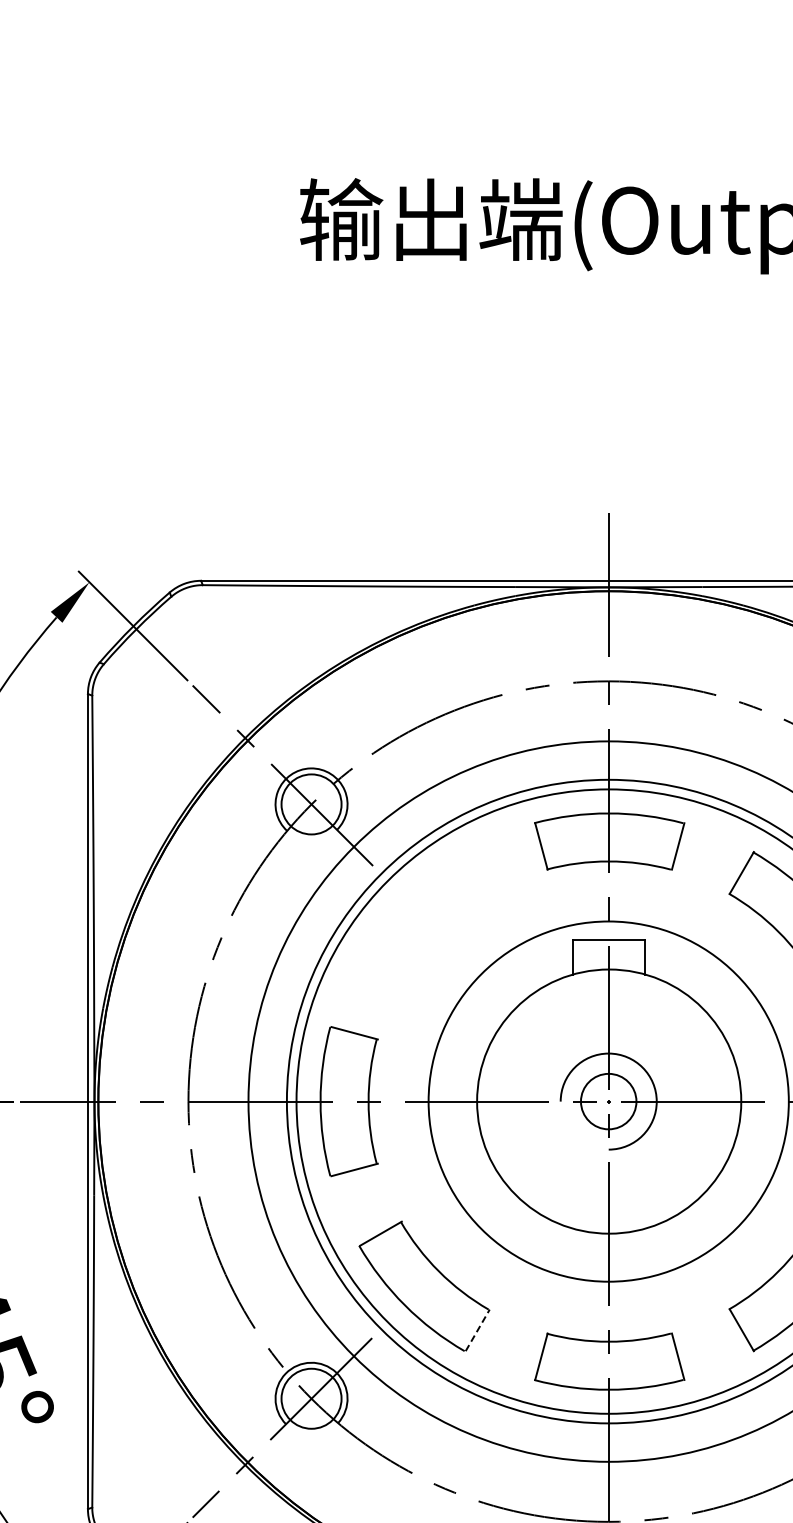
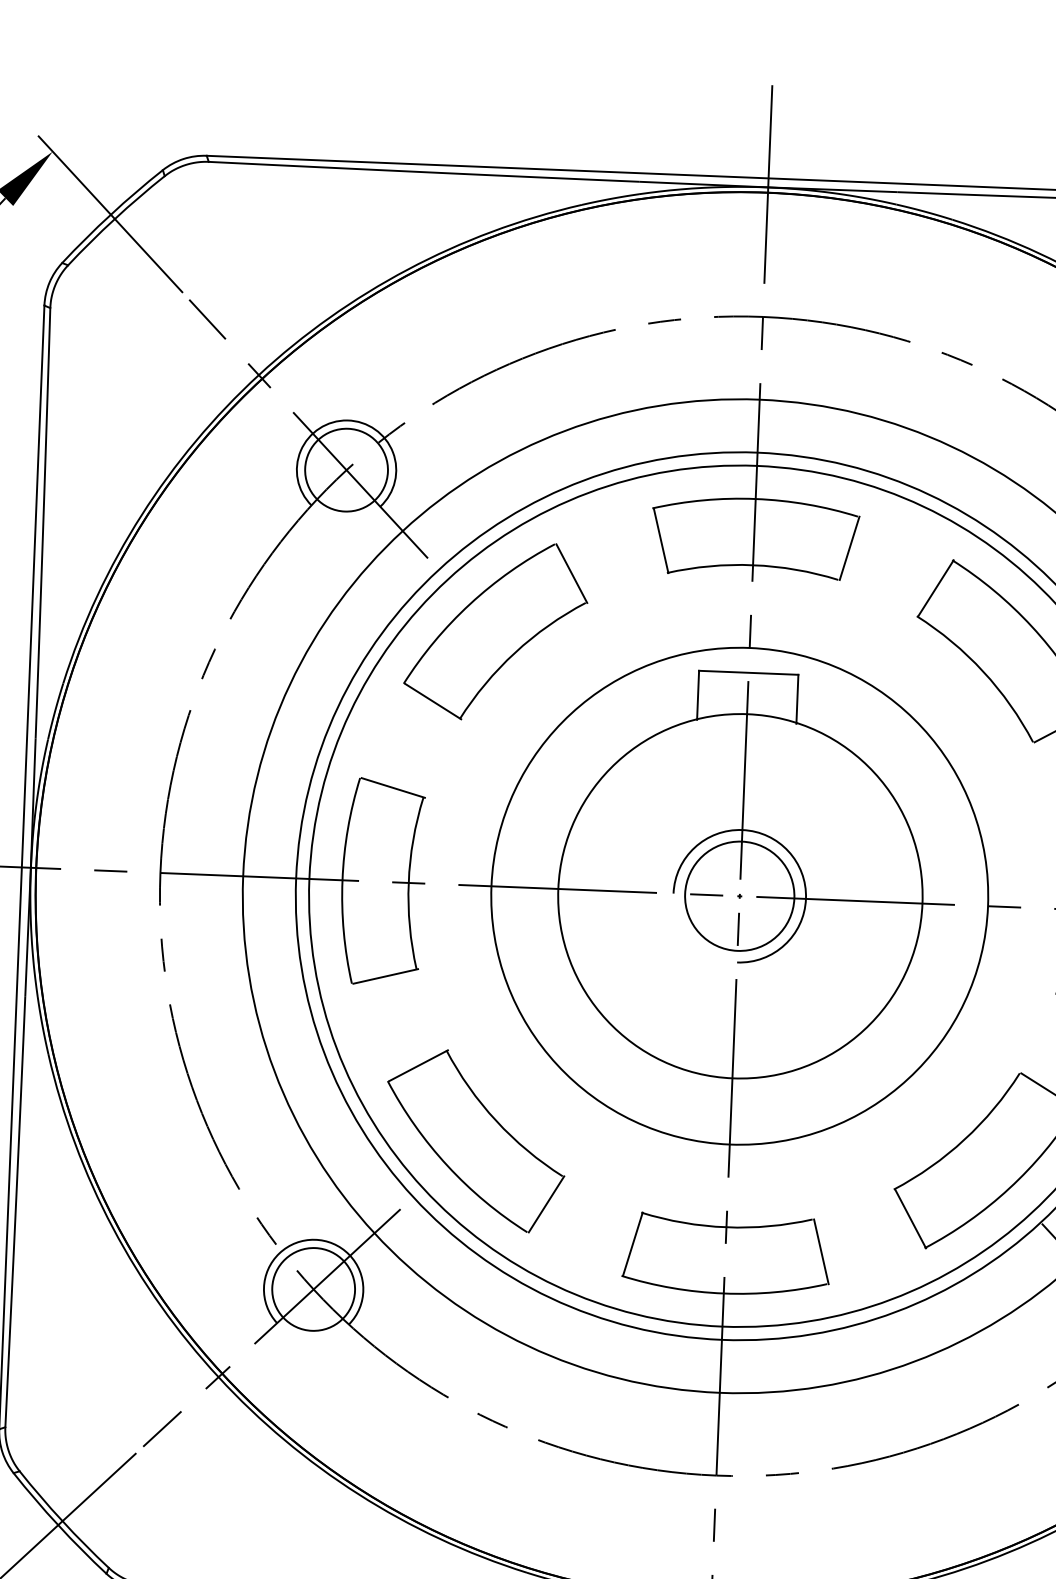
part: (424, 916) -> (496, 630), added
circle: (608, 1101) -> (739, 896), size x1.43
line: (477, 1329) -> (546, 1203), dashed -> solid

